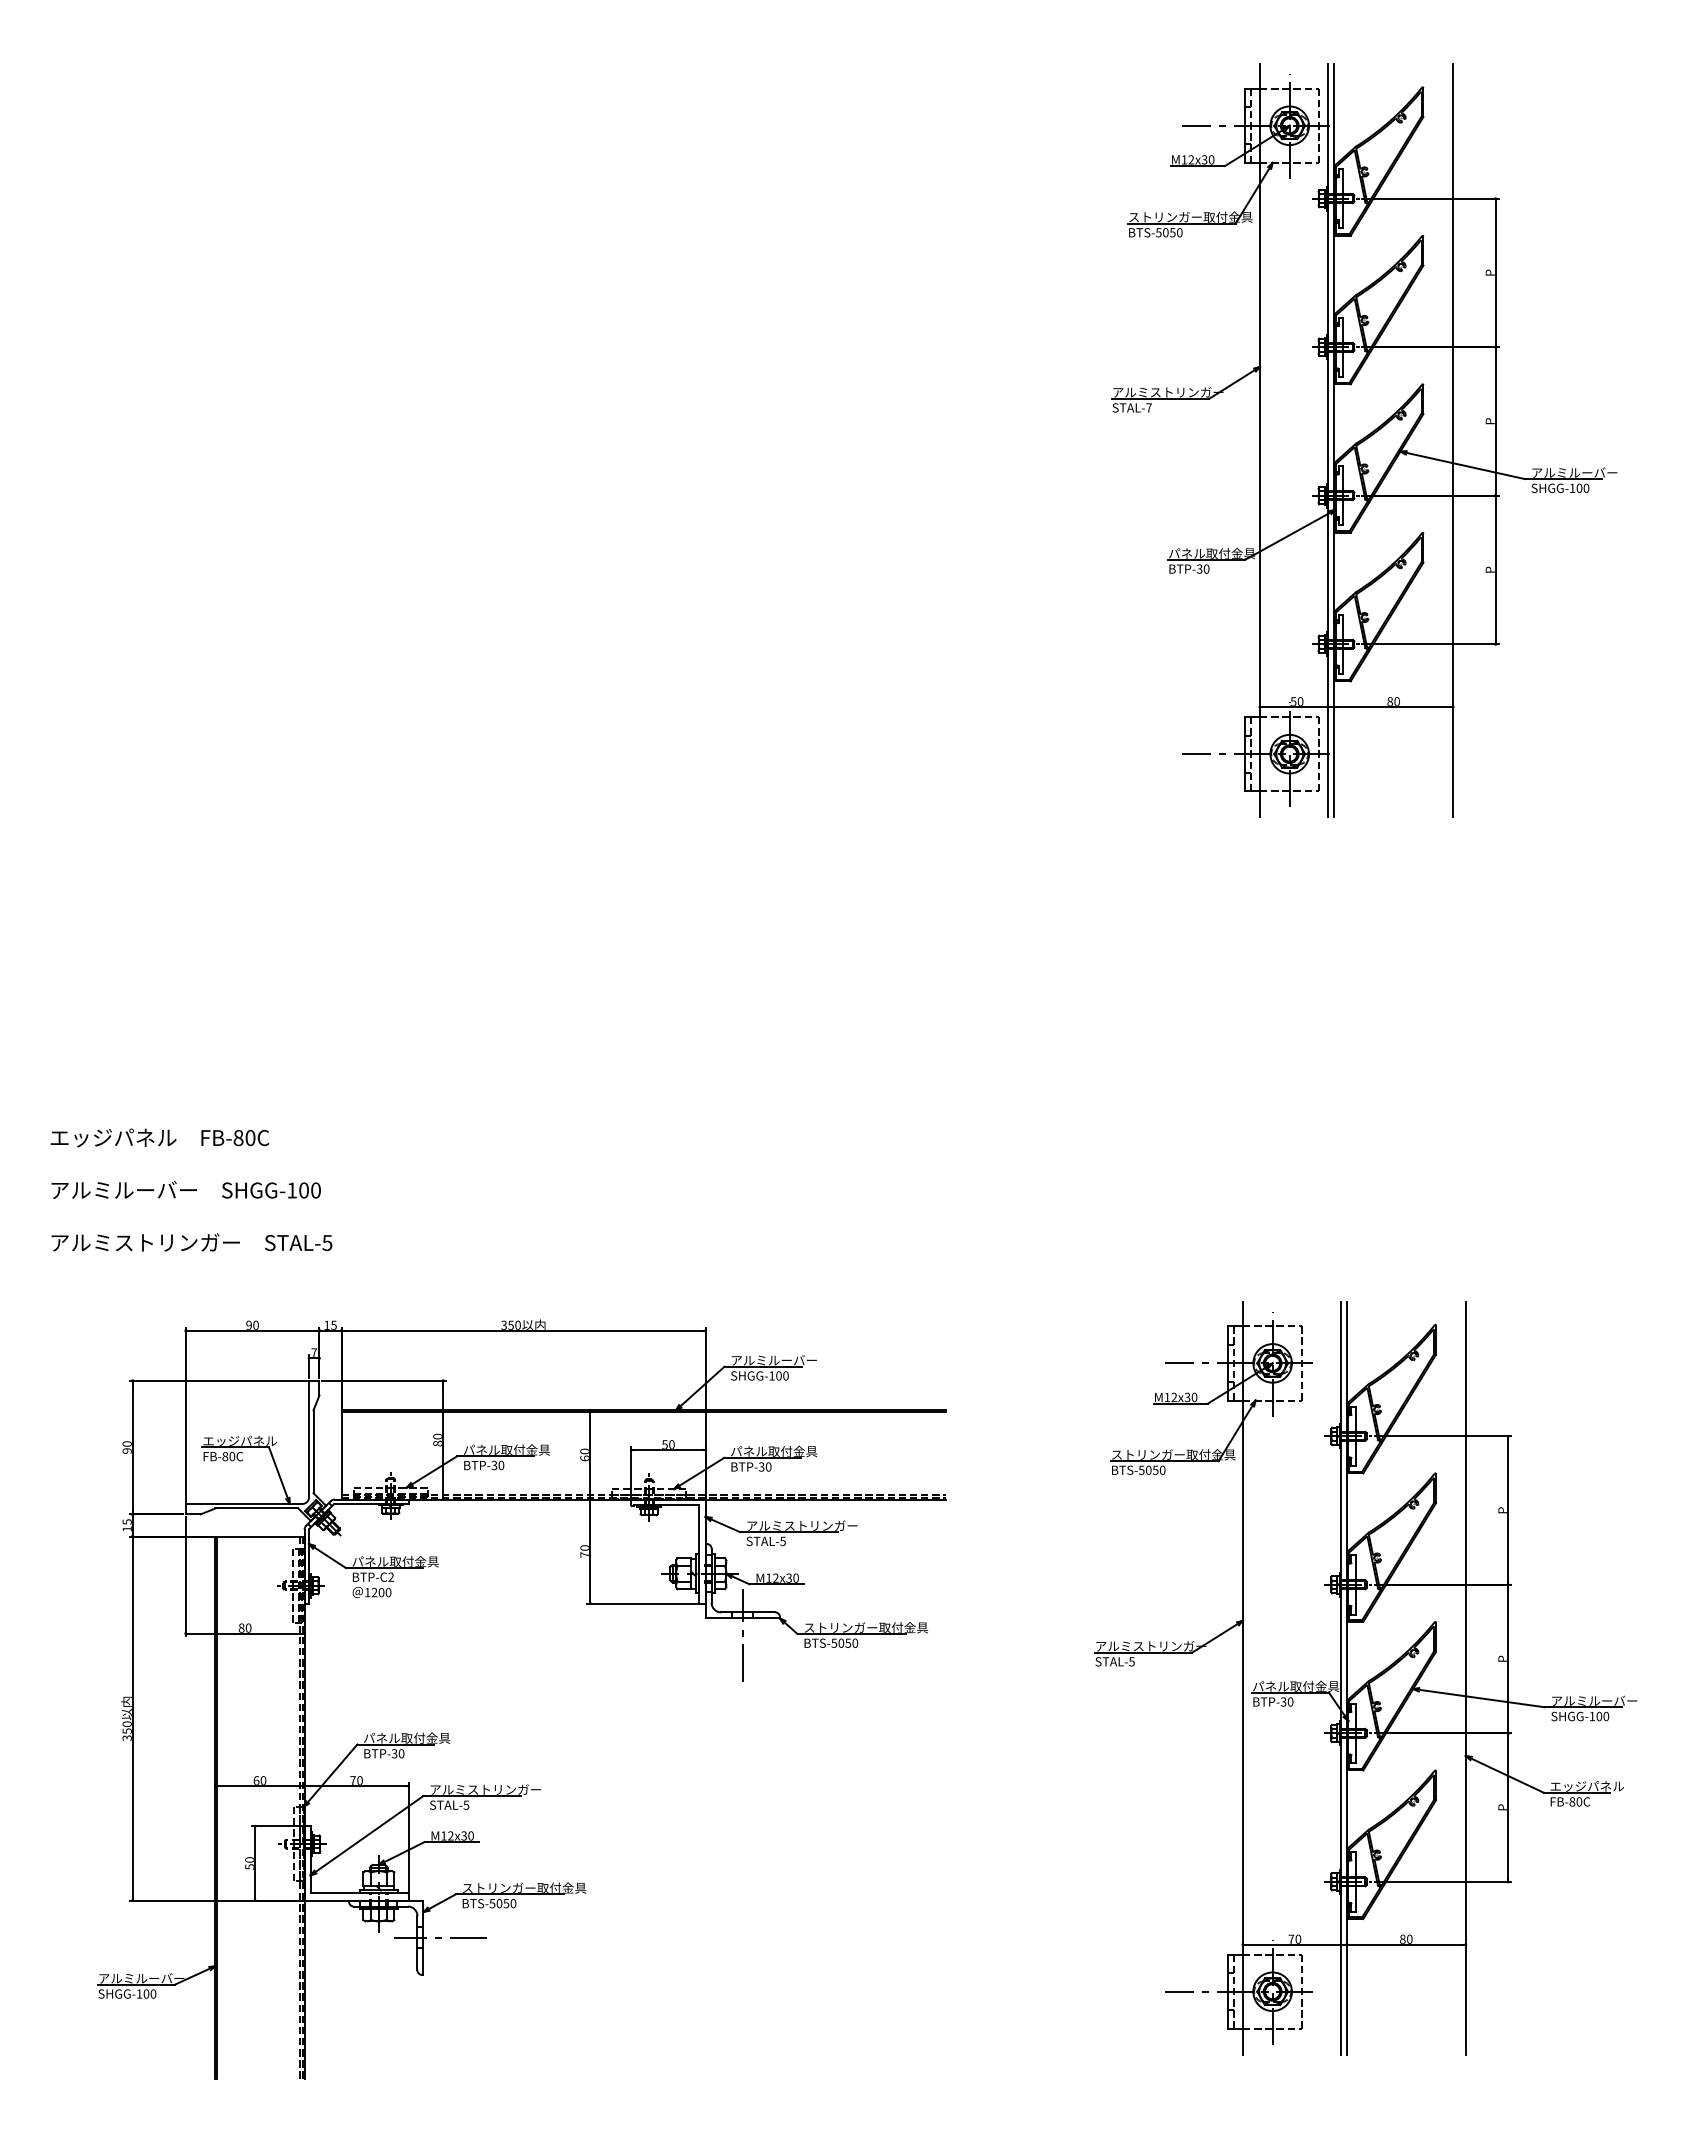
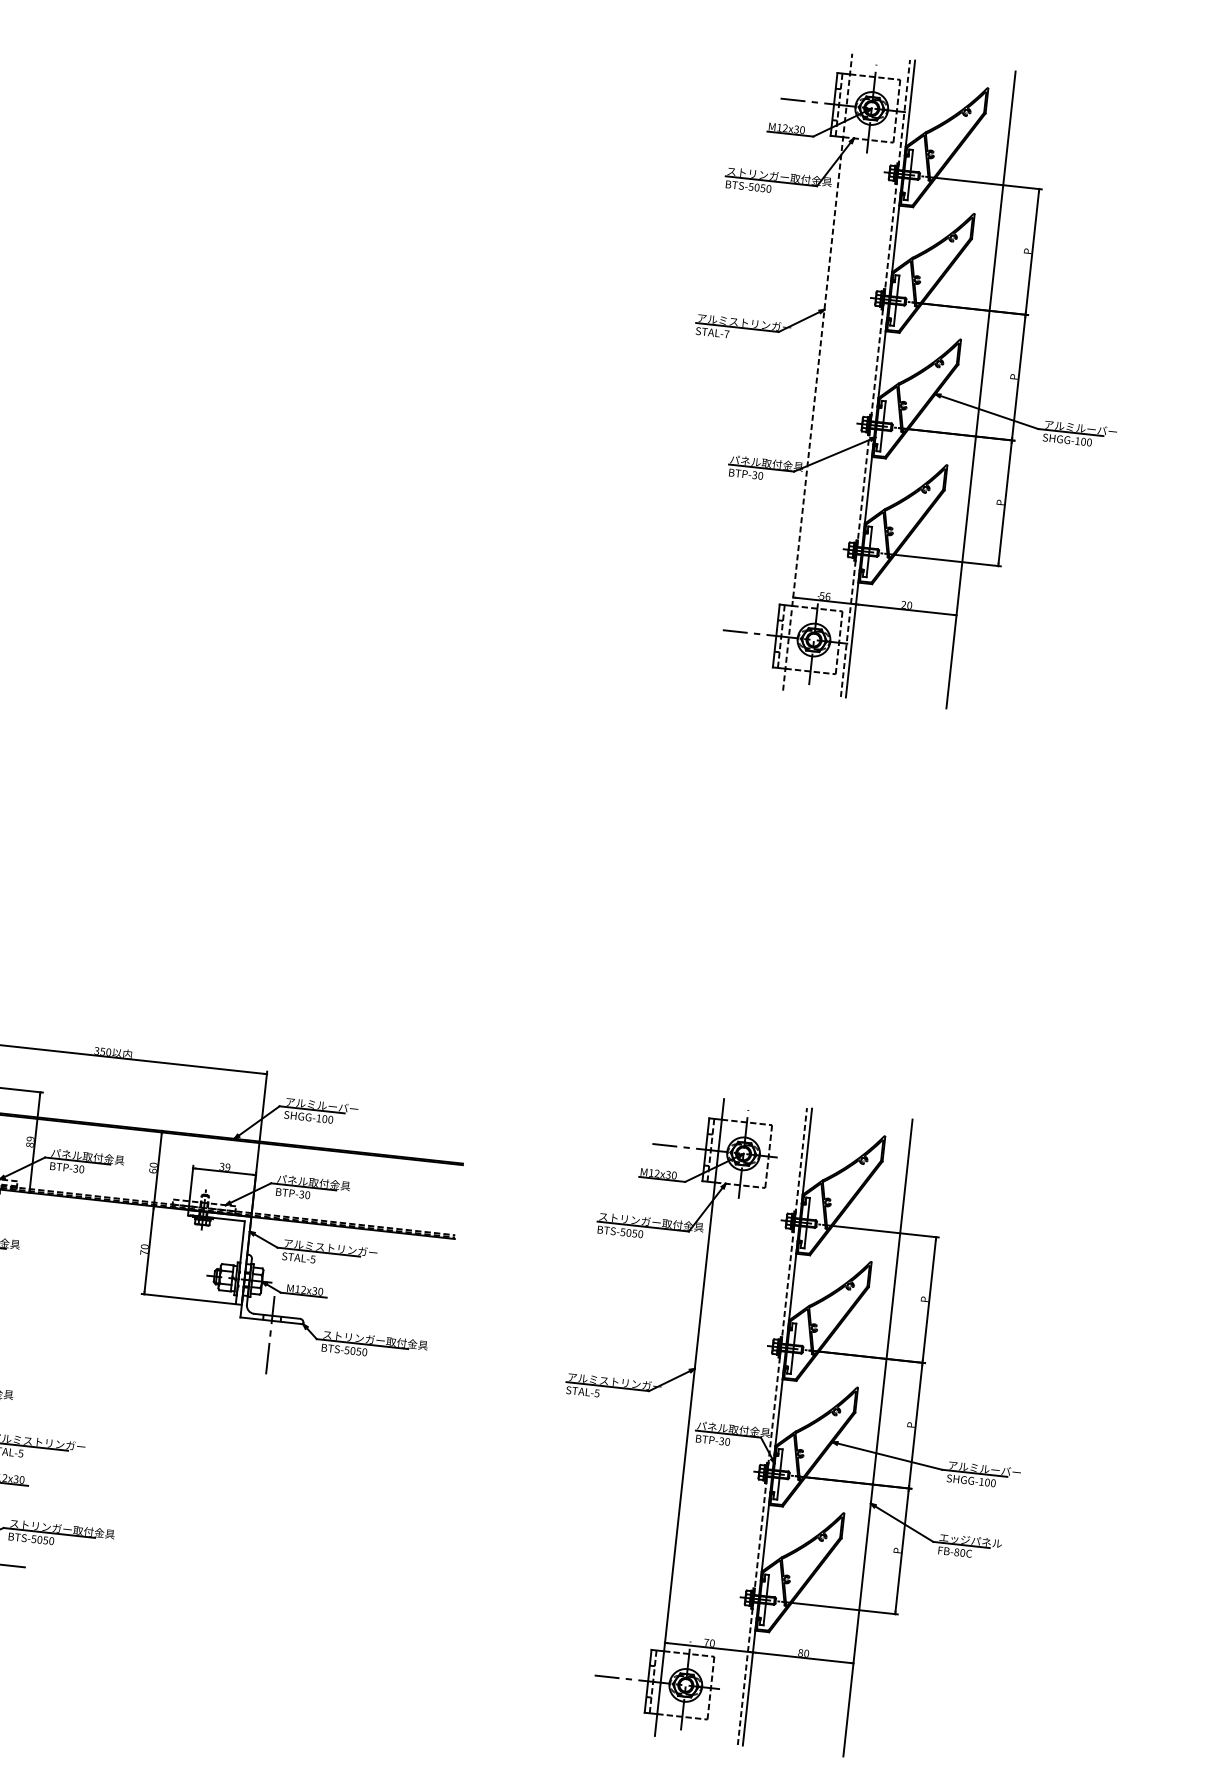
line: (1260, 440) -> (818, 372), solid -> dashed
line: (1328, 440) -> (875, 378), solid -> dashed
text: (1300, 701) -> (827, 596), 50 -> 56
text: (1389, 701) -> (903, 604), 80 -> 20
text: (437, 1436) -> (30, 1138), 80 -> 89
text: (668, 1444) -> (225, 1166), 50 -> 39
line: (1340, 1677) -> (772, 1425), solid -> dashed

